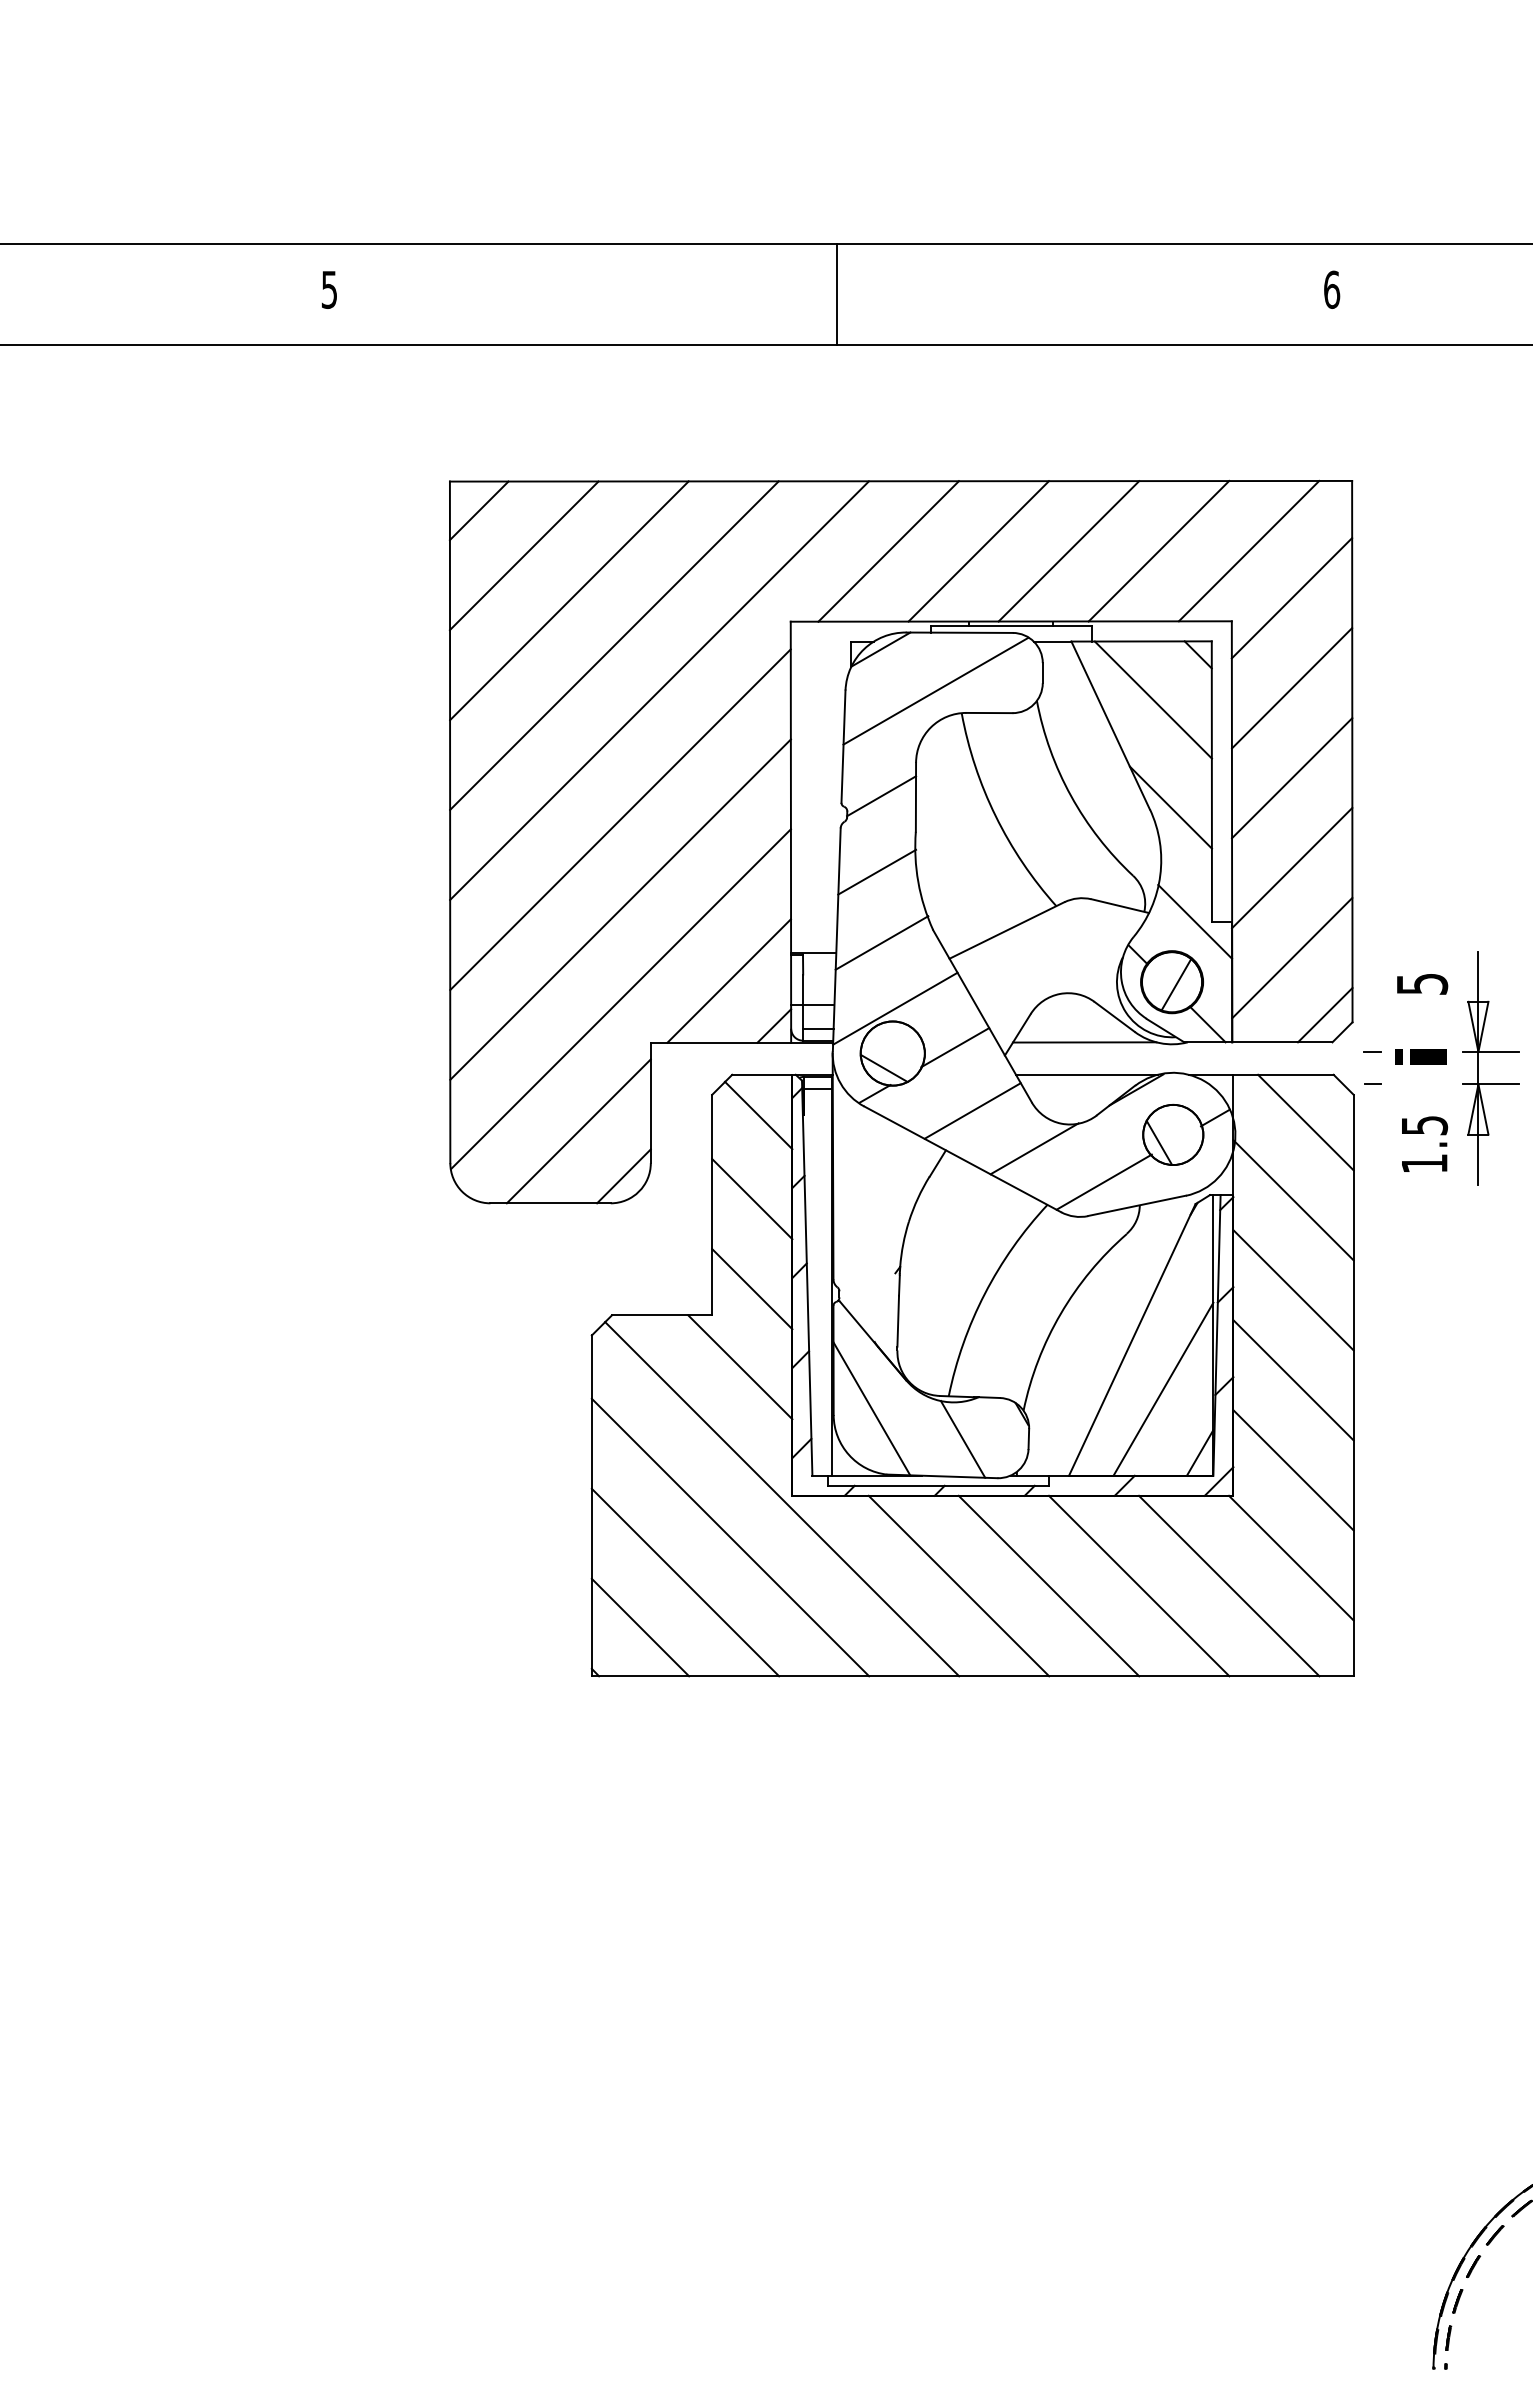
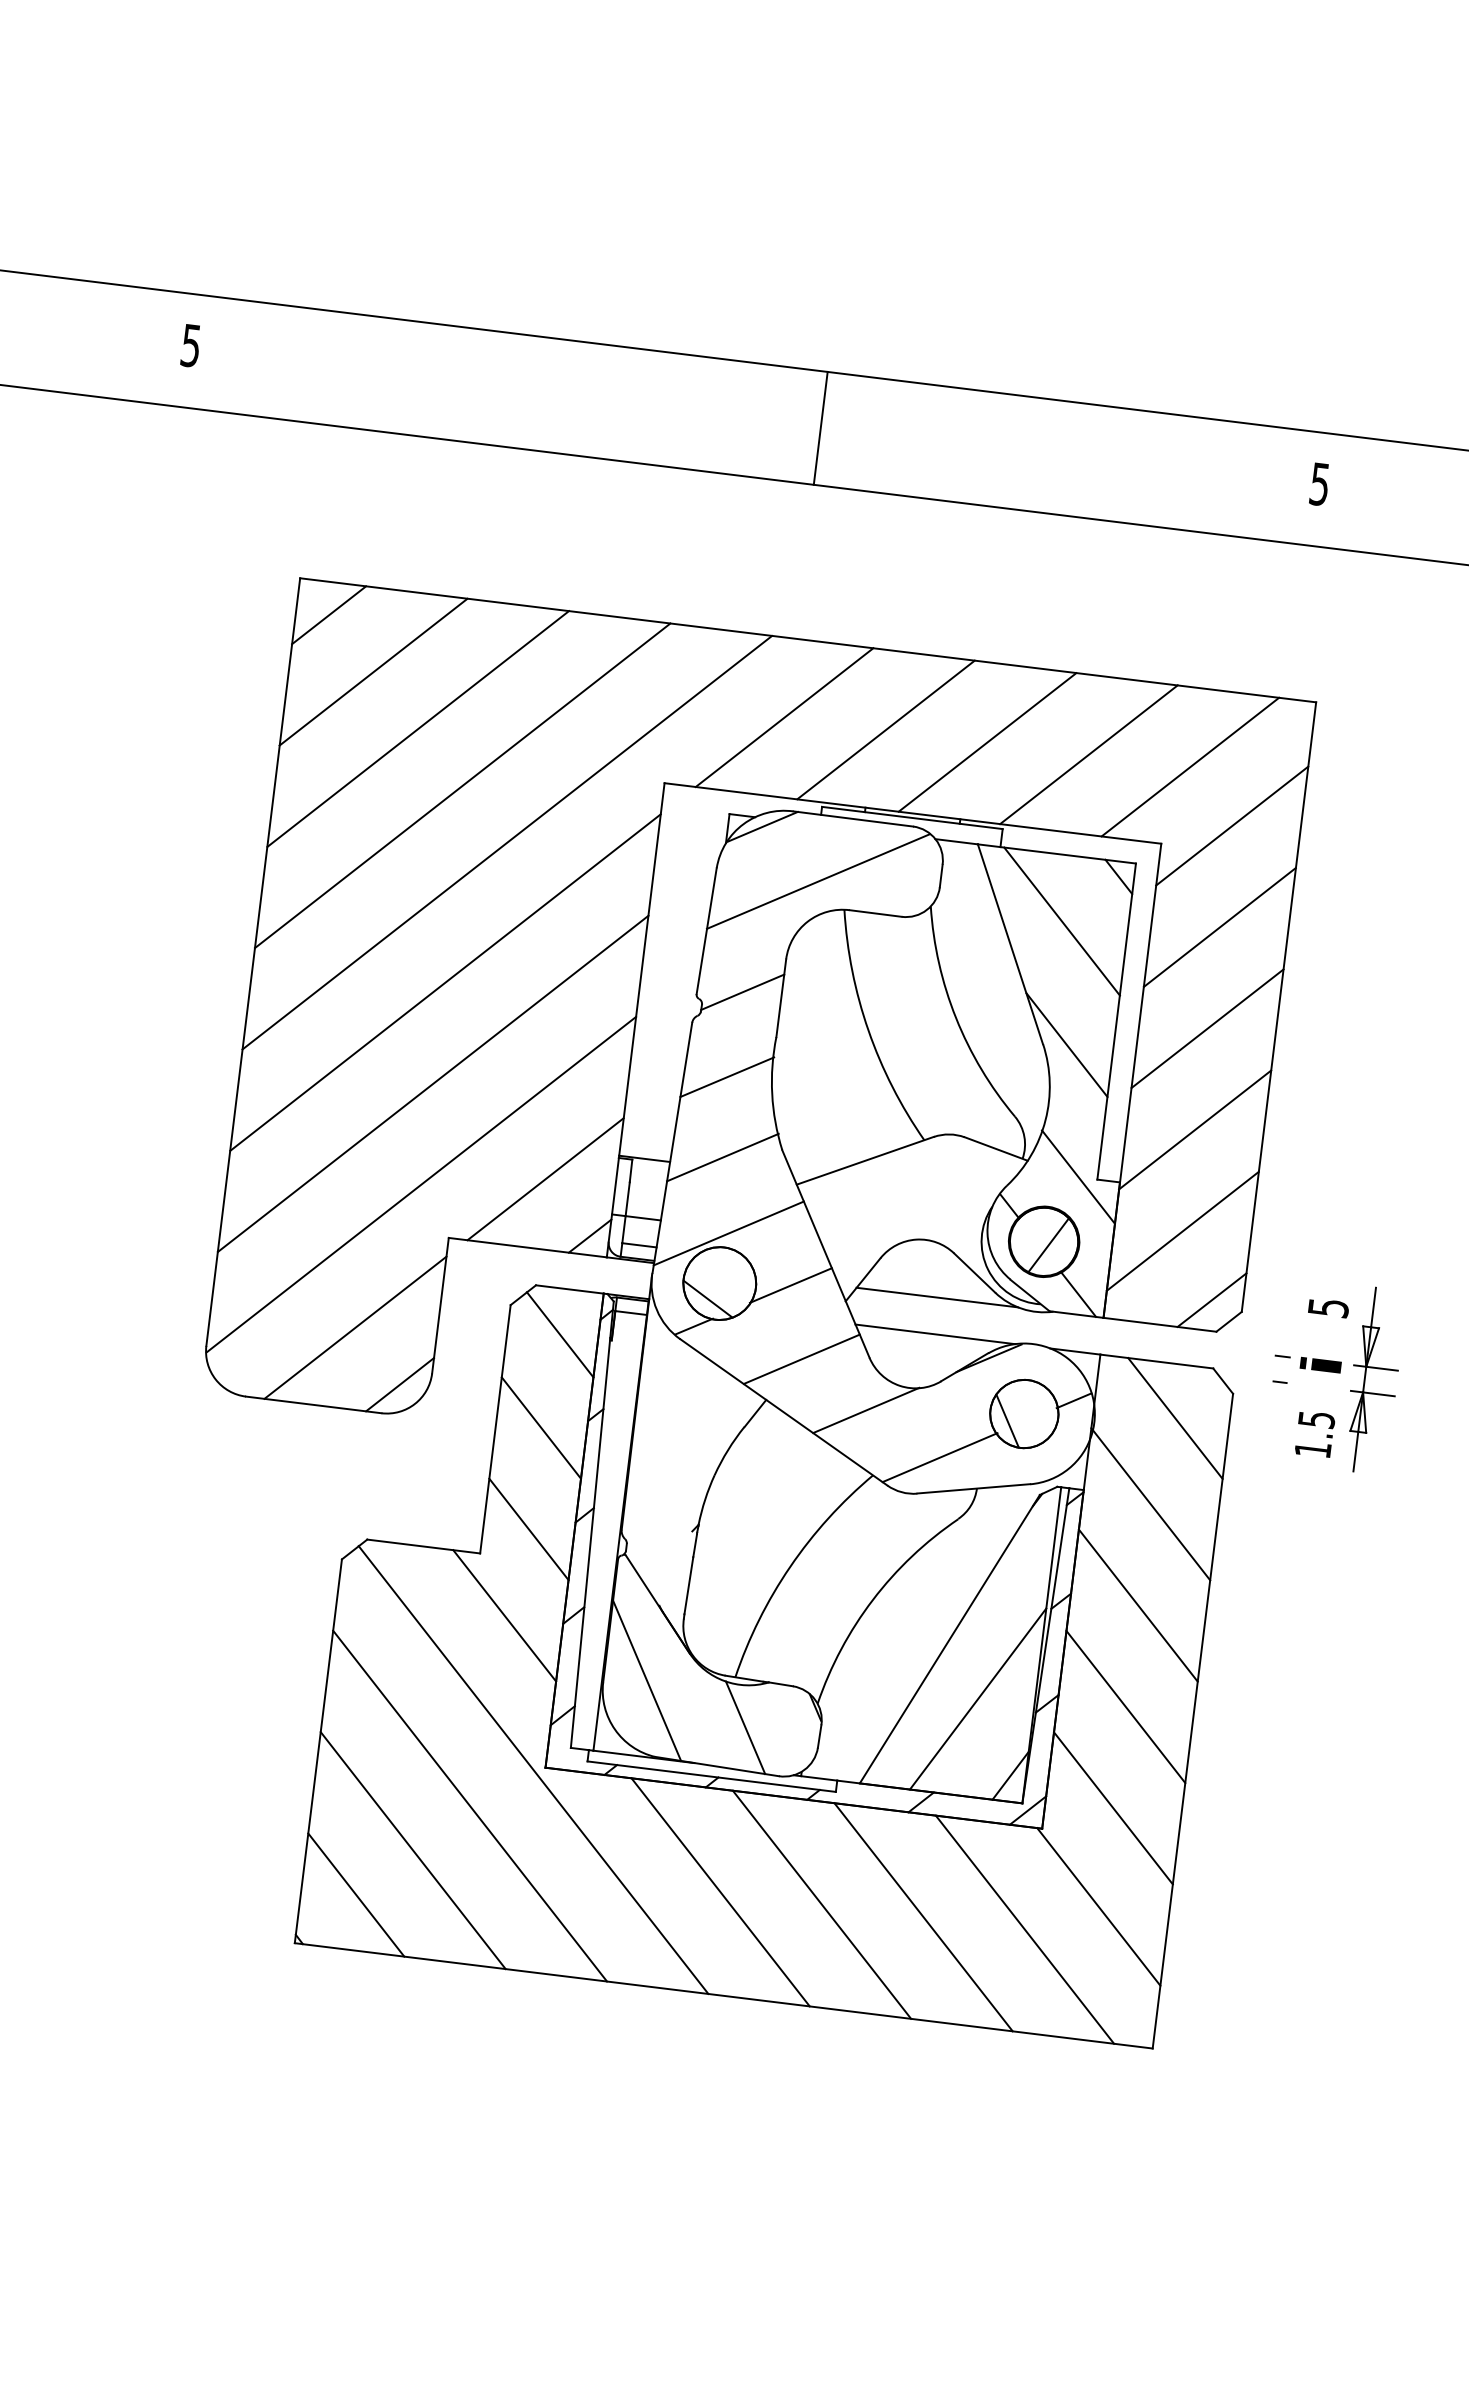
text: (1332, 289) -> (1320, 484), 6 -> 5
line: (837, 294) -> (821, 428), moved
part: (1441, 1068) -> (1335, 1376), size x0.7

